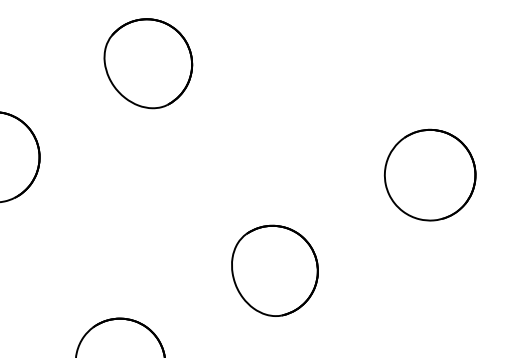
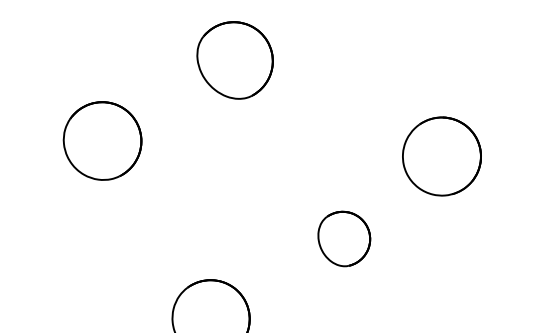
part: (429, 175) -> (441, 156), moved
part: (275, 270) -> (344, 238), size x0.7

